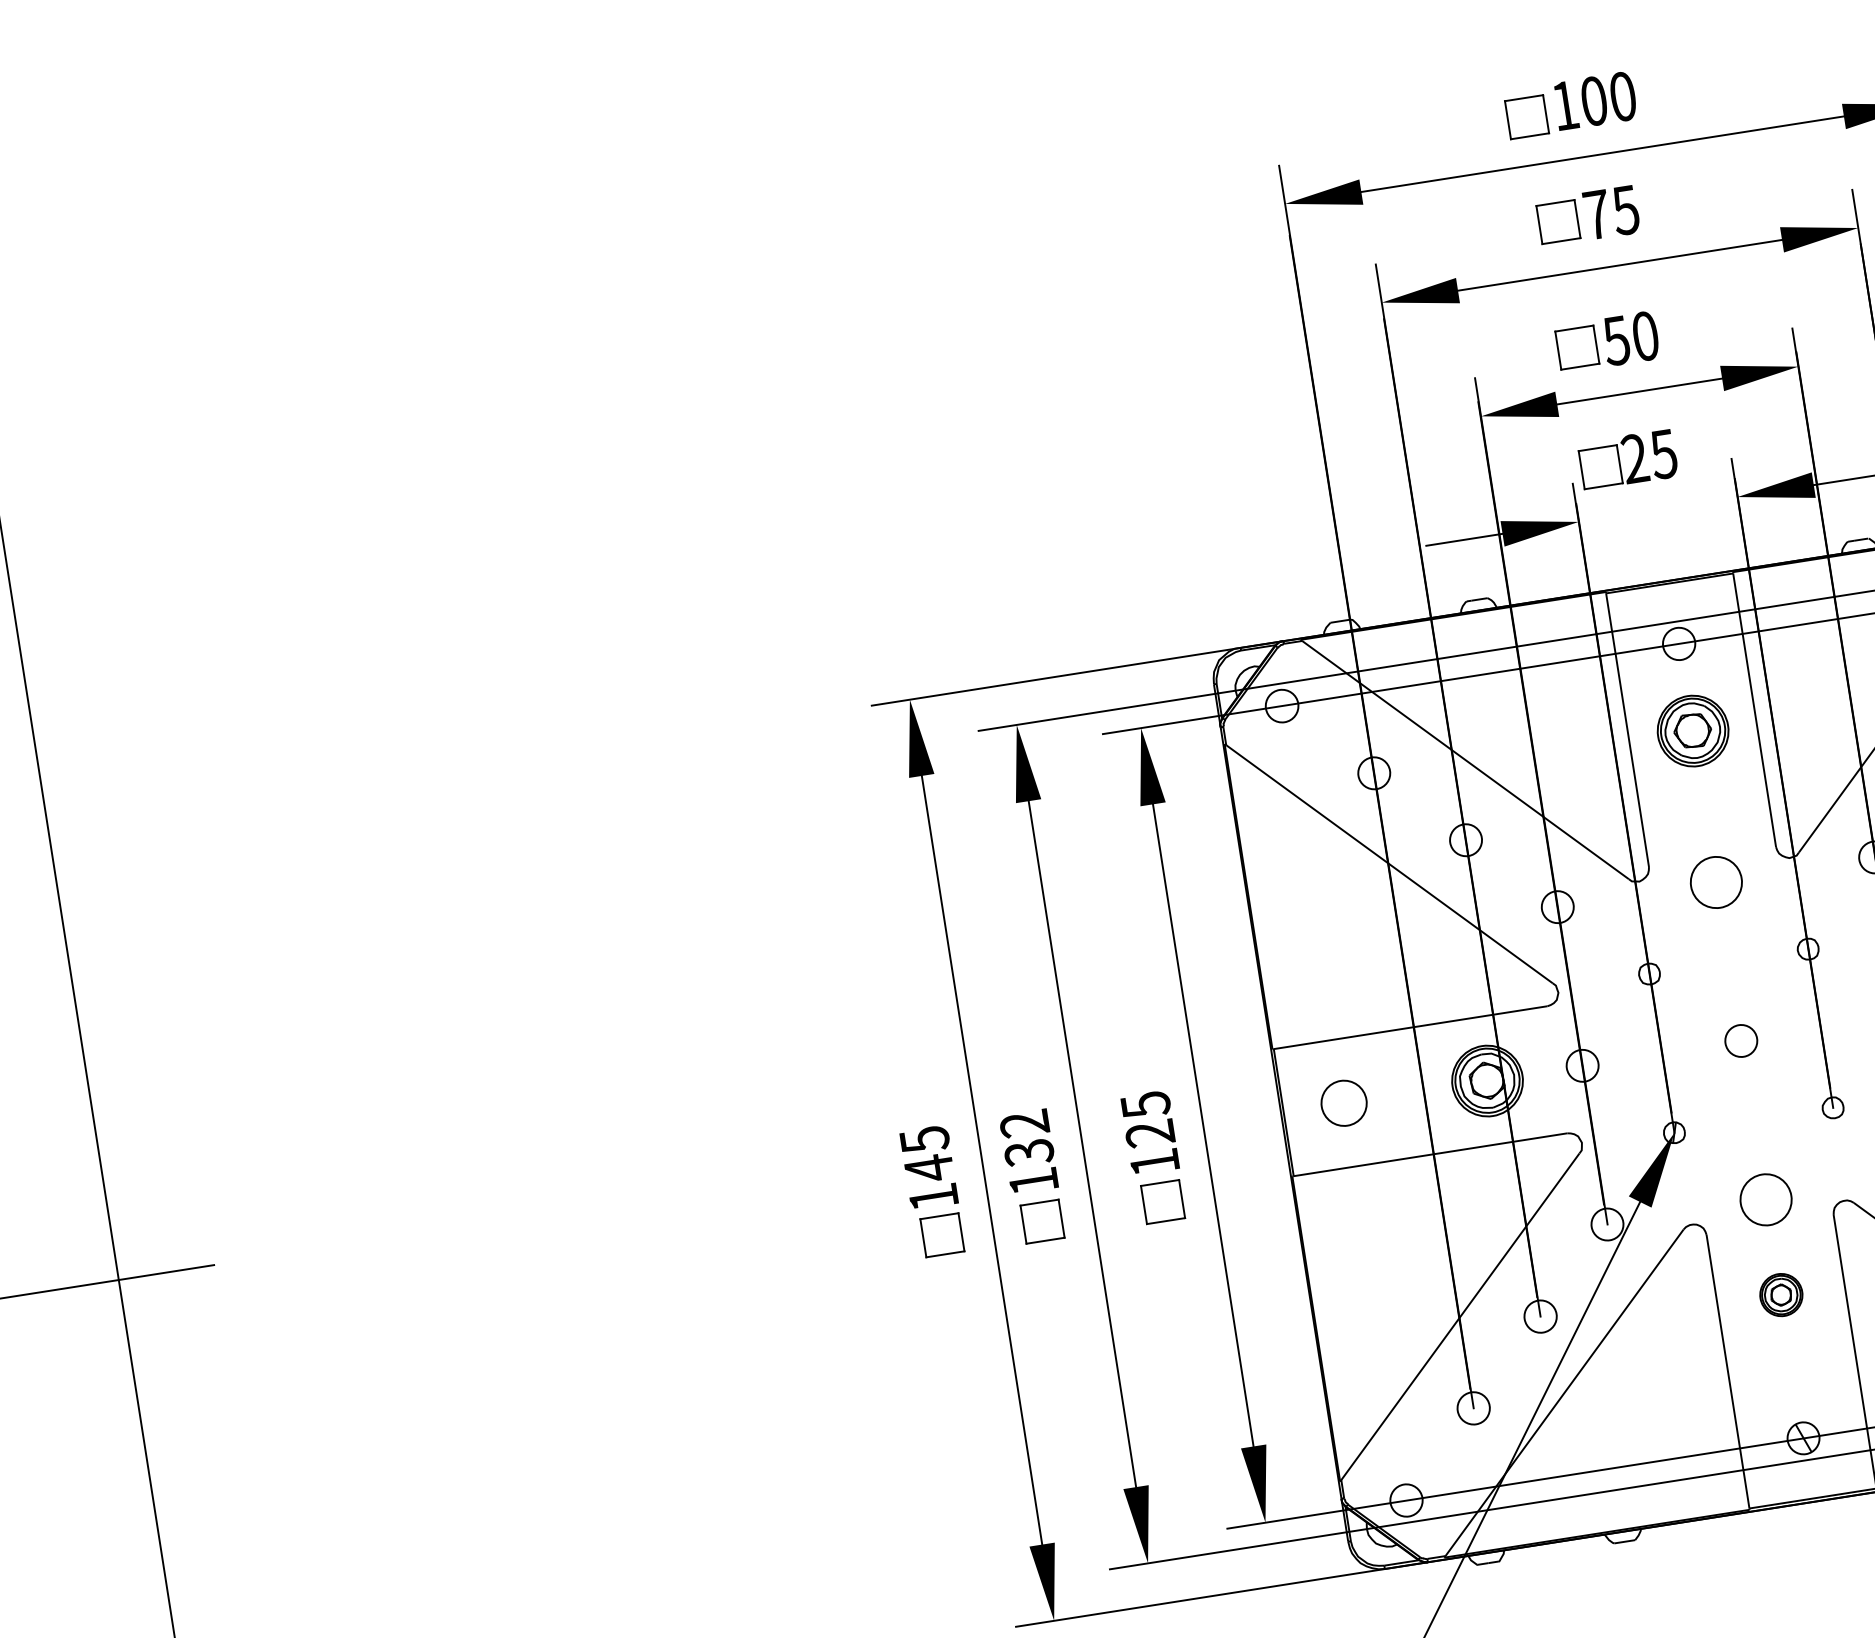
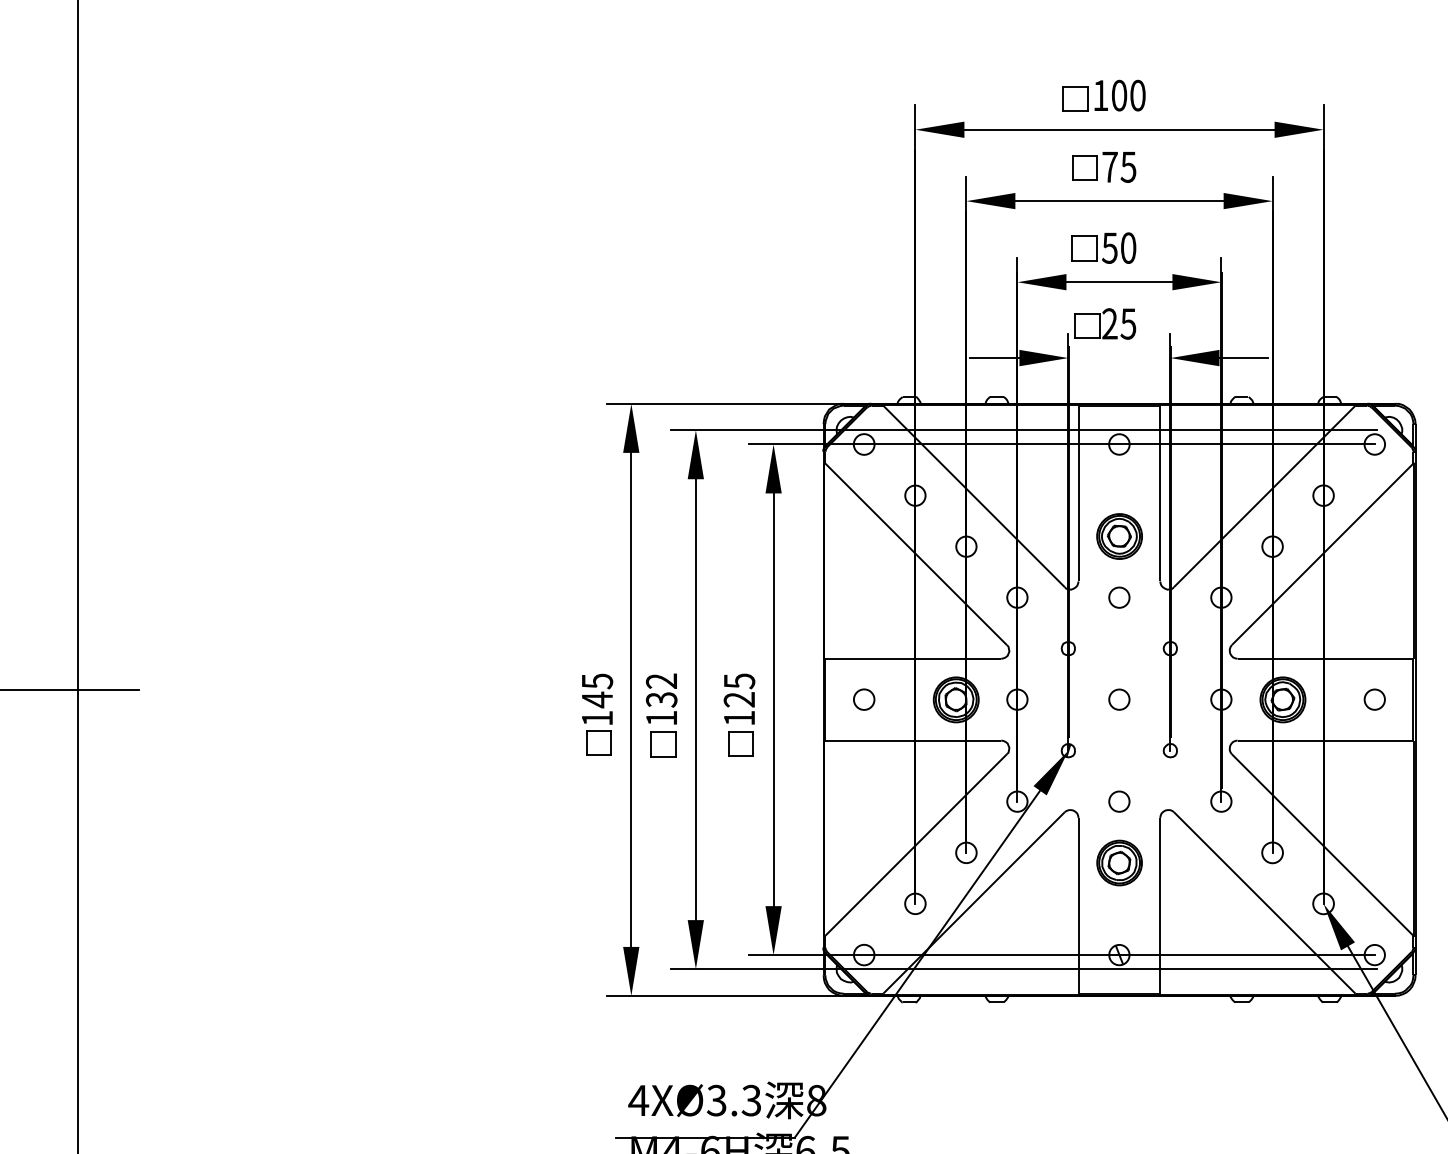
part: (1692, 731) -> (1119, 536), moved
circle: (1716, 881) -> (1119, 597), size x0.62
circle: (1344, 1102) -> (864, 699), size x0.71
circle: (1766, 1199) -> (1119, 801), size x0.62
part: (1781, 1294) -> (1119, 862), size x1.67

